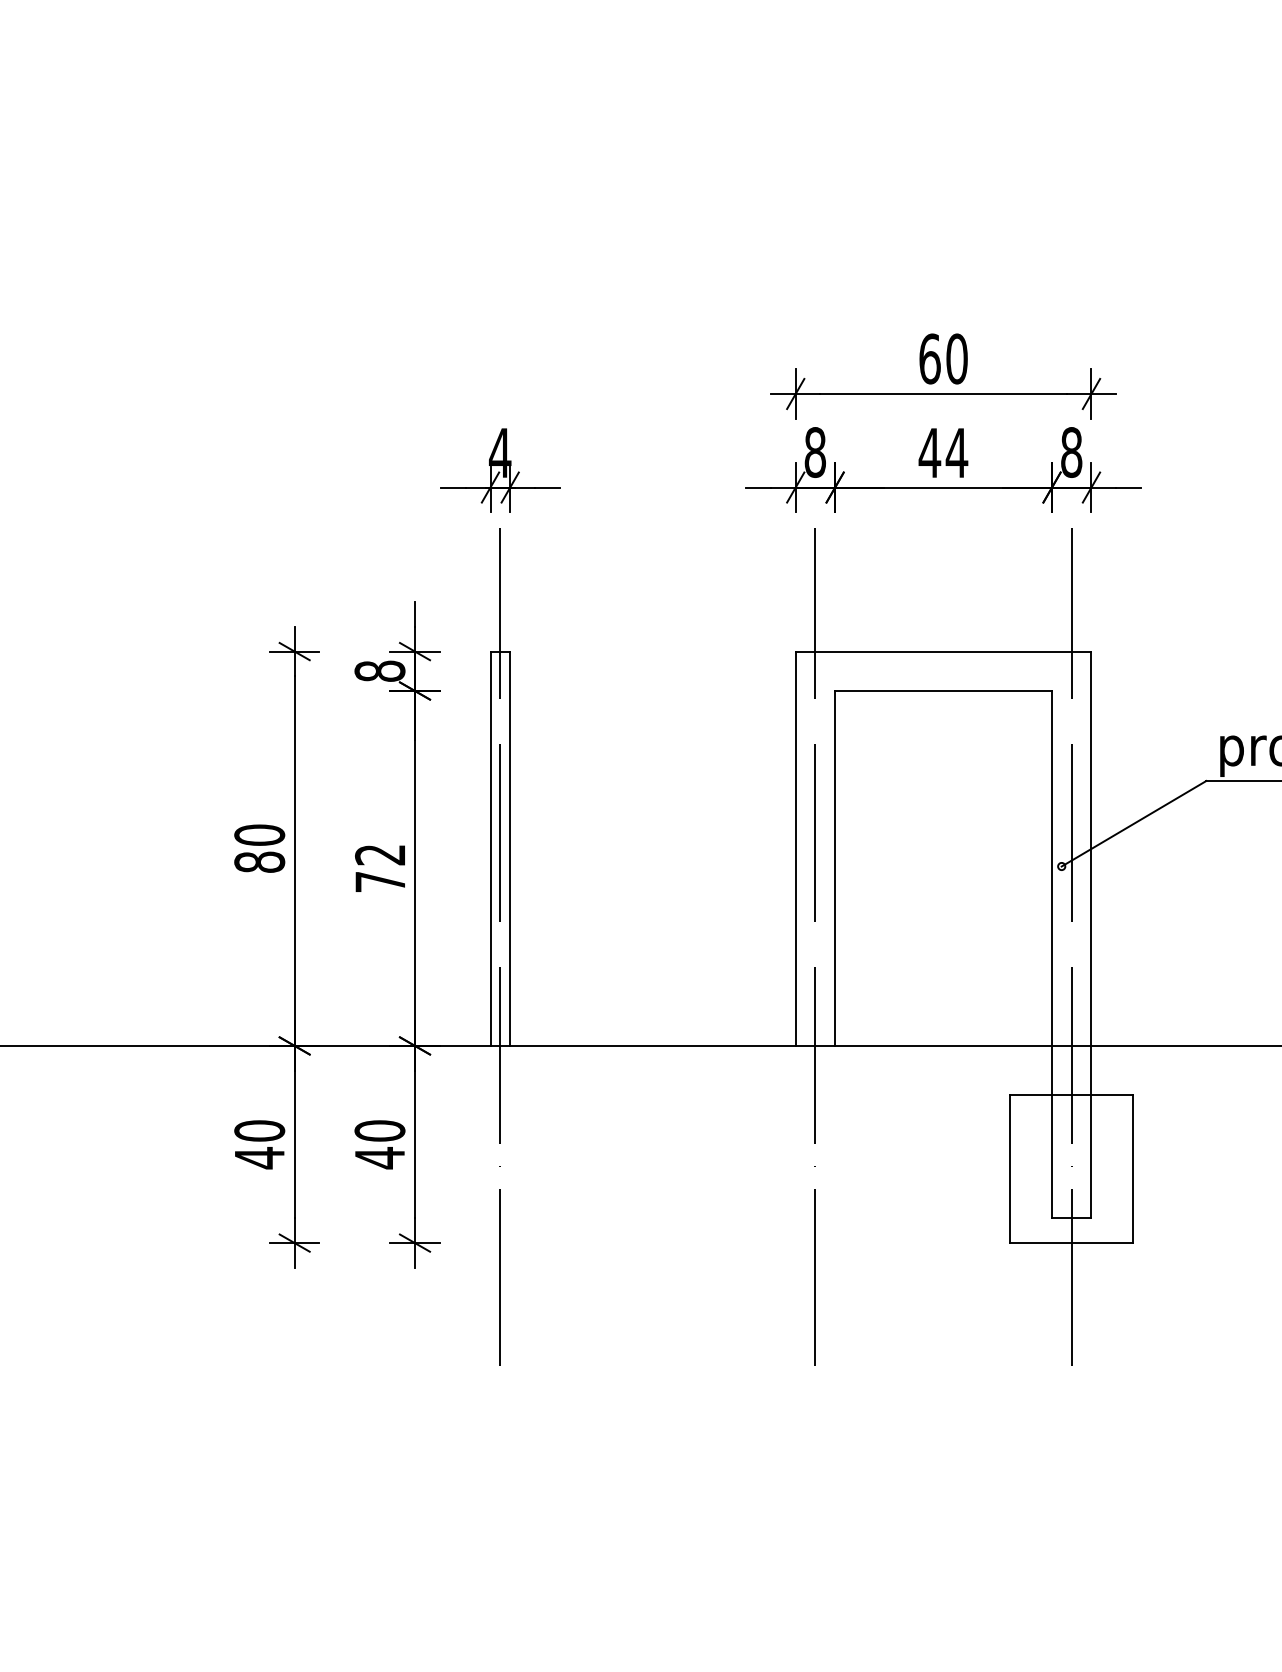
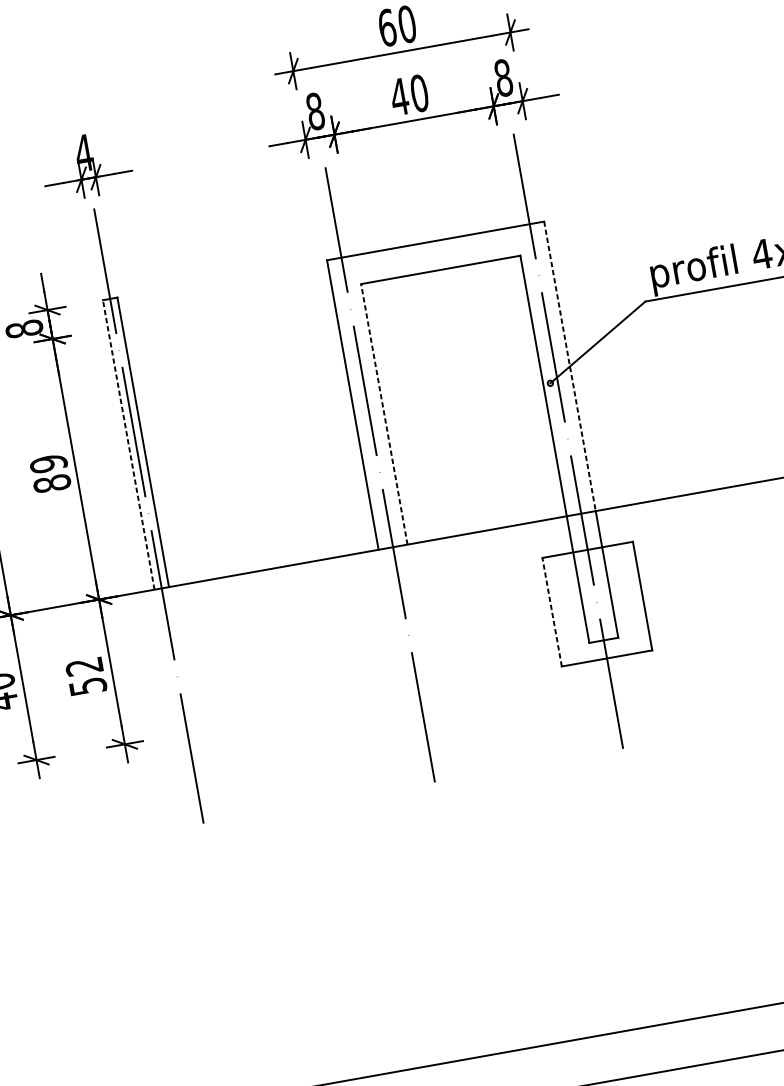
text: (956, 452) -> (419, 93), 44 -> 40
line: (490, 848) -> (128, 444), solid -> dashed
line: (1091, 849) -> (570, 366), solid -> dashed
line: (835, 867) -> (384, 413), solid -> dashed
text: (380, 868) -> (50, 473), 72 -> 89
text: (379, 1144) -> (85, 676), 40 -> 52
line: (1010, 1169) -> (552, 612), solid -> dashed

